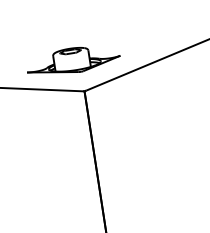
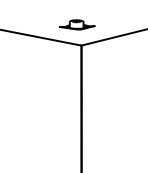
part: (71, 59) -> (76, 24), size x0.6

